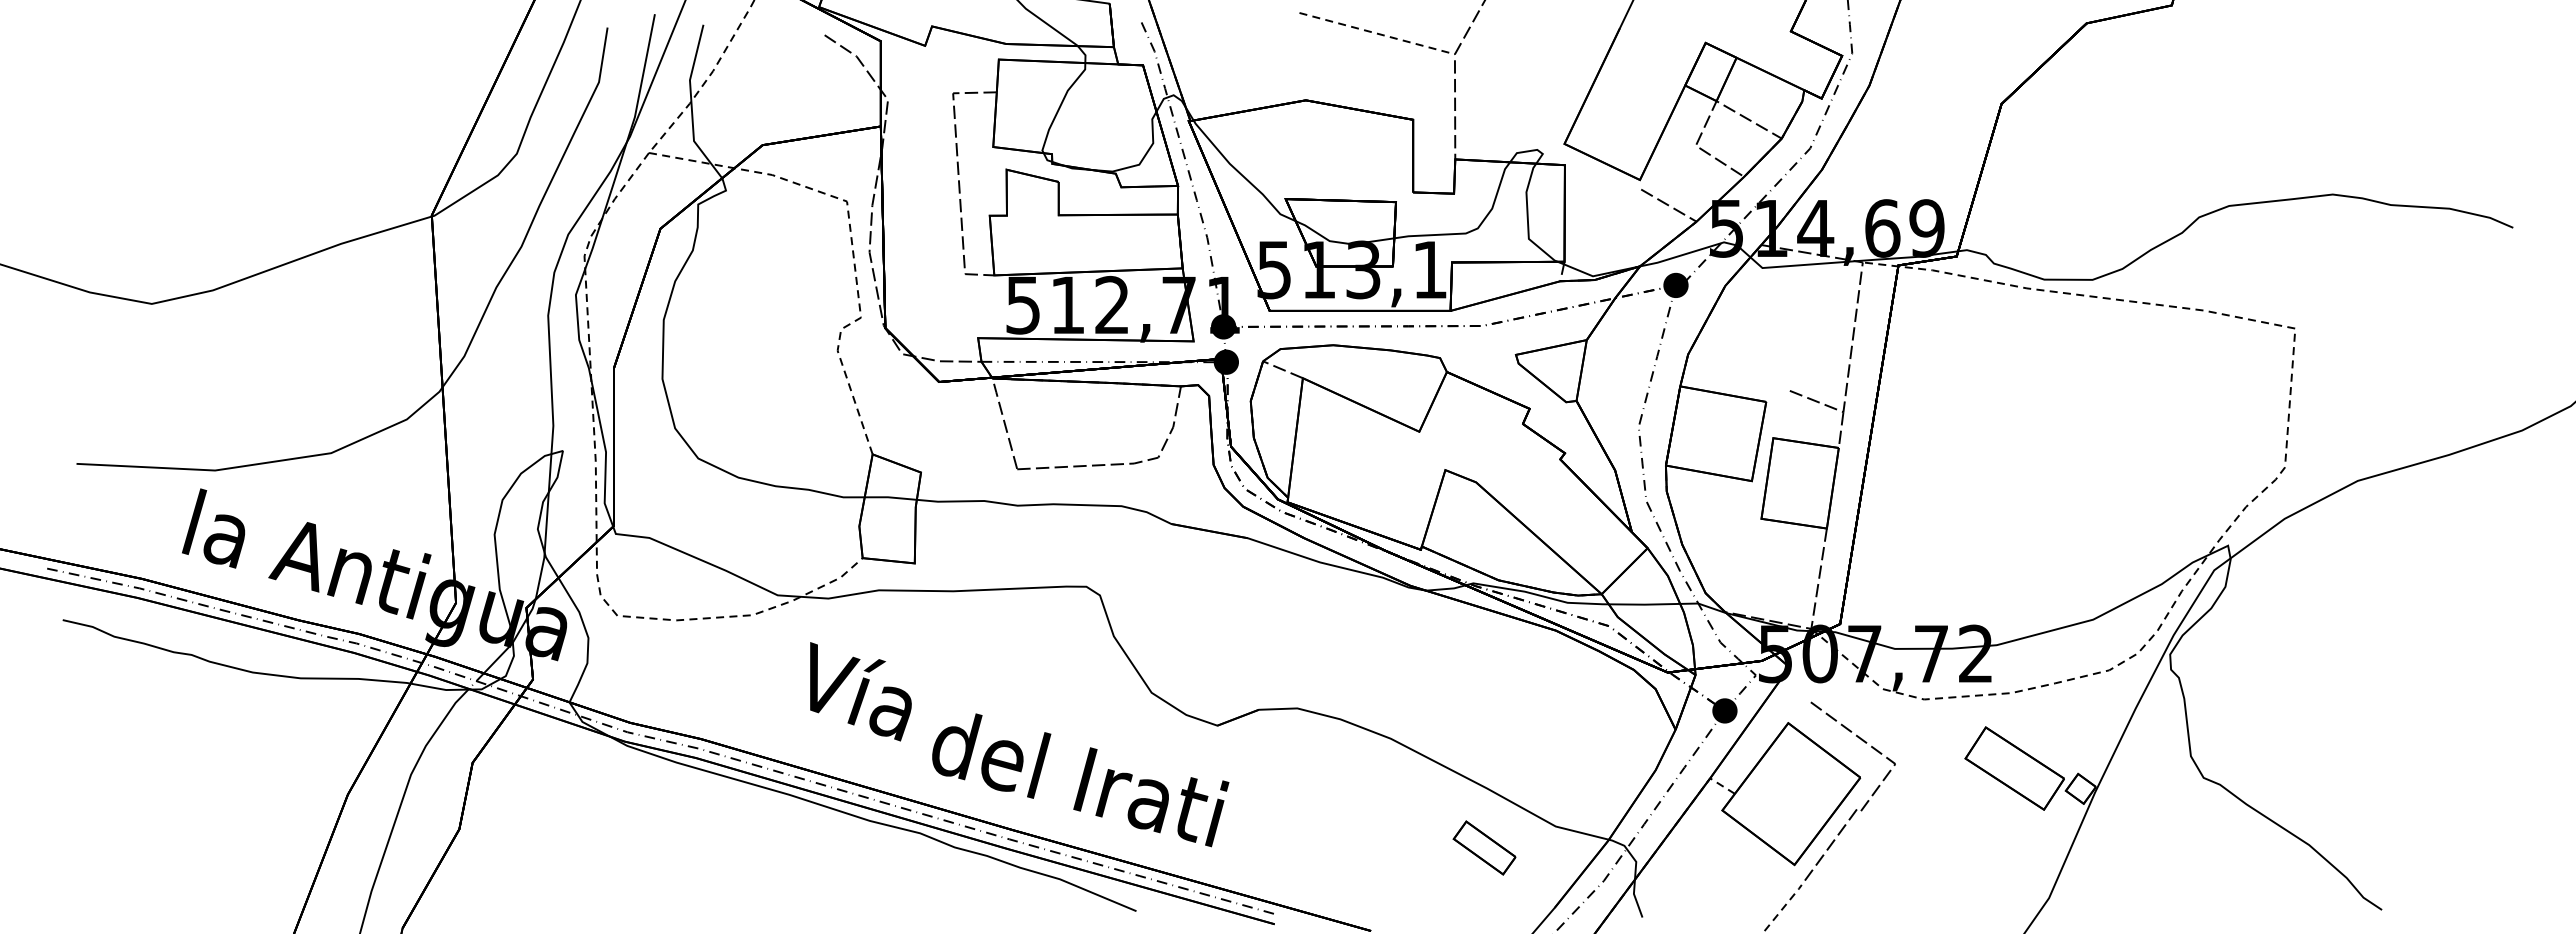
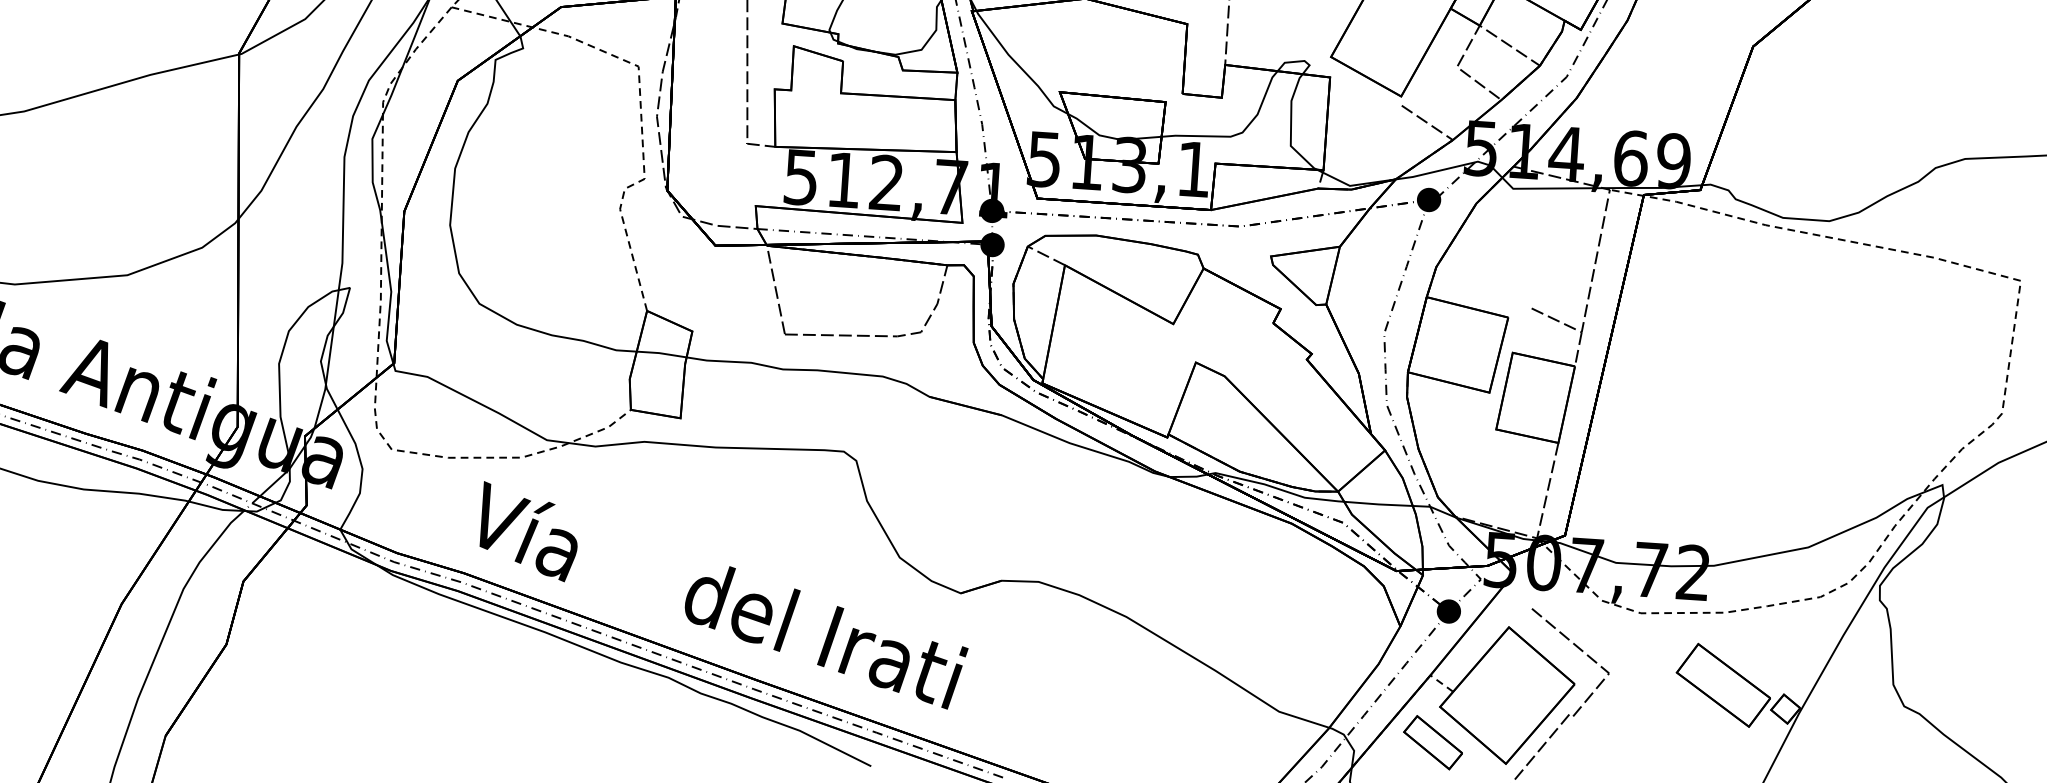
text: (860, 691) -> (529, 531), moved
part: (1484, 847) -> (1433, 742), moved

